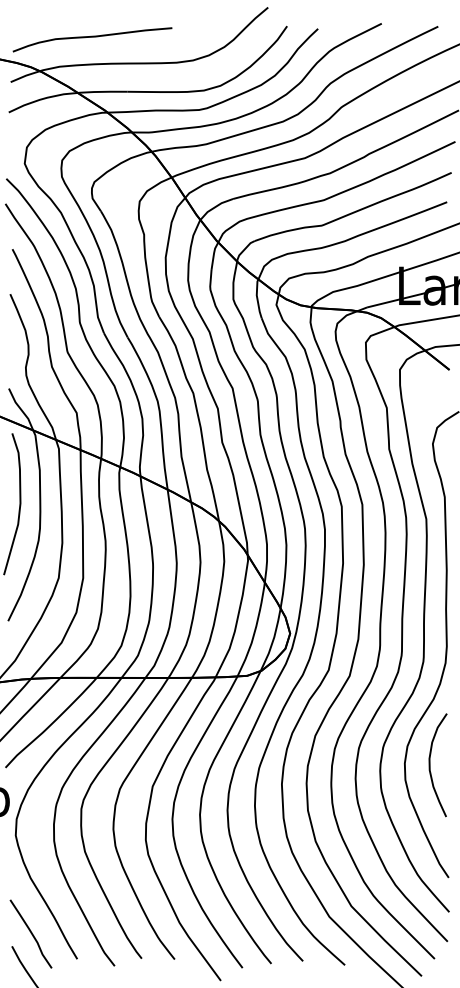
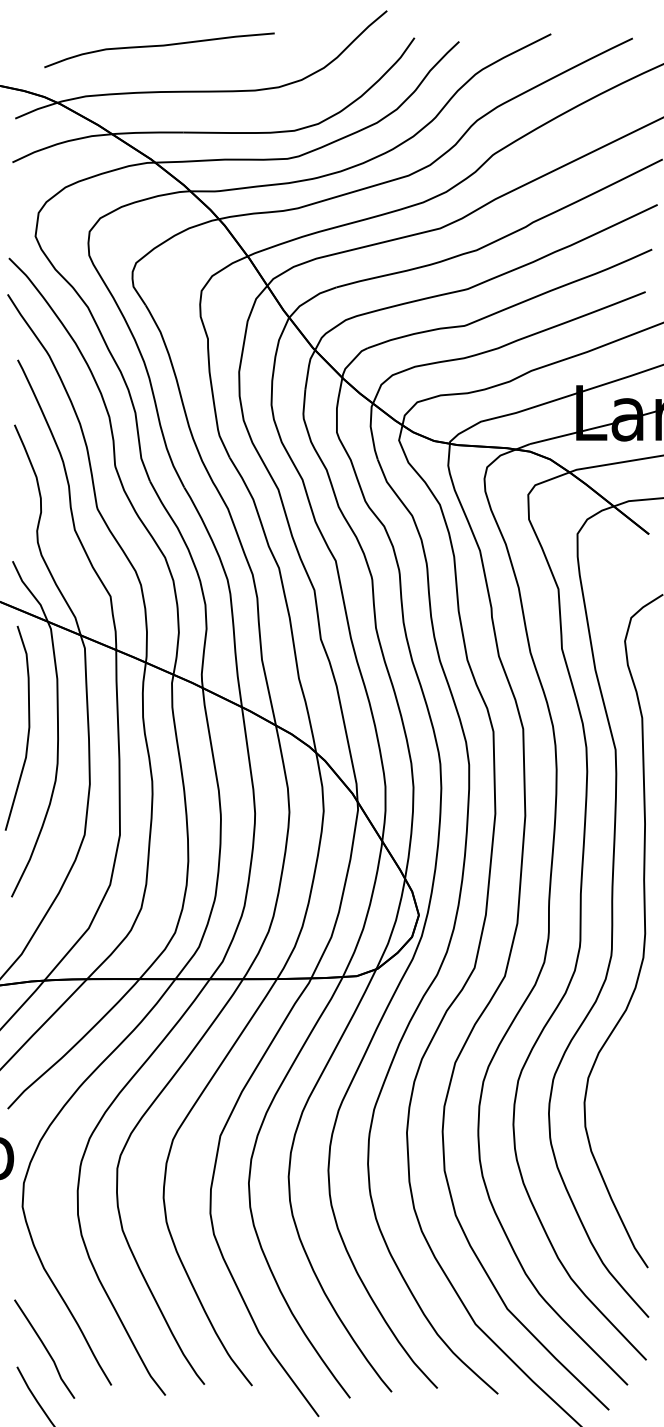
curve: (92, 37) -> (159, 46), moved
curve: (430, 765) -> (621, 1105), removed

